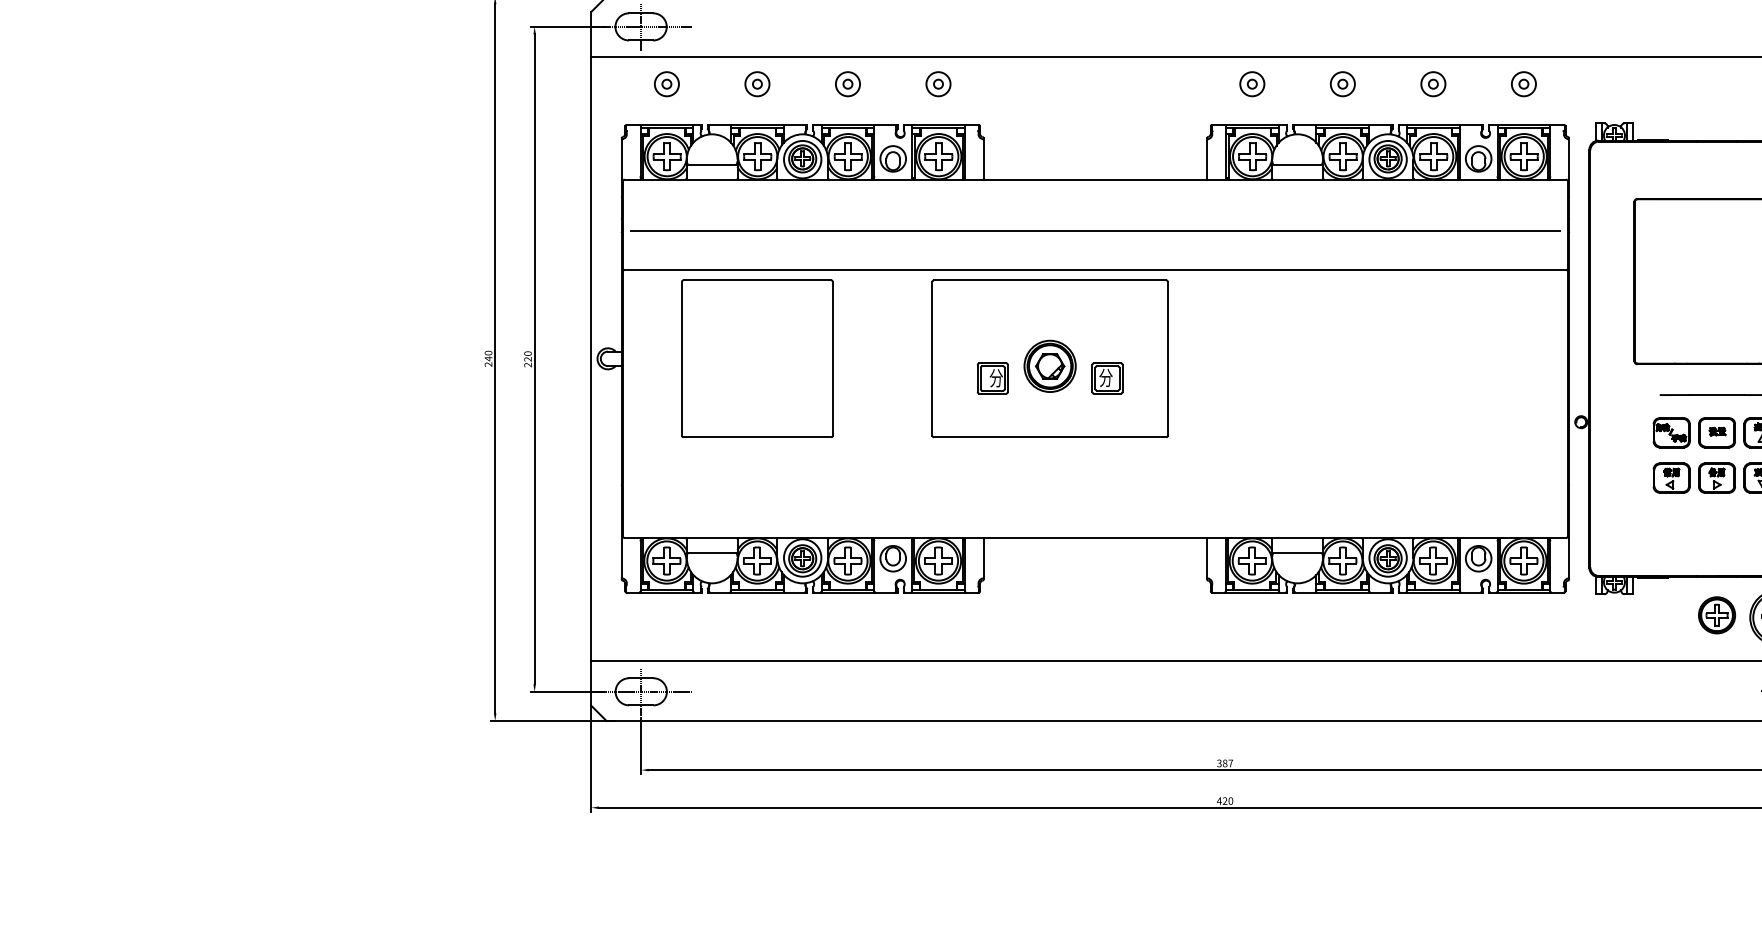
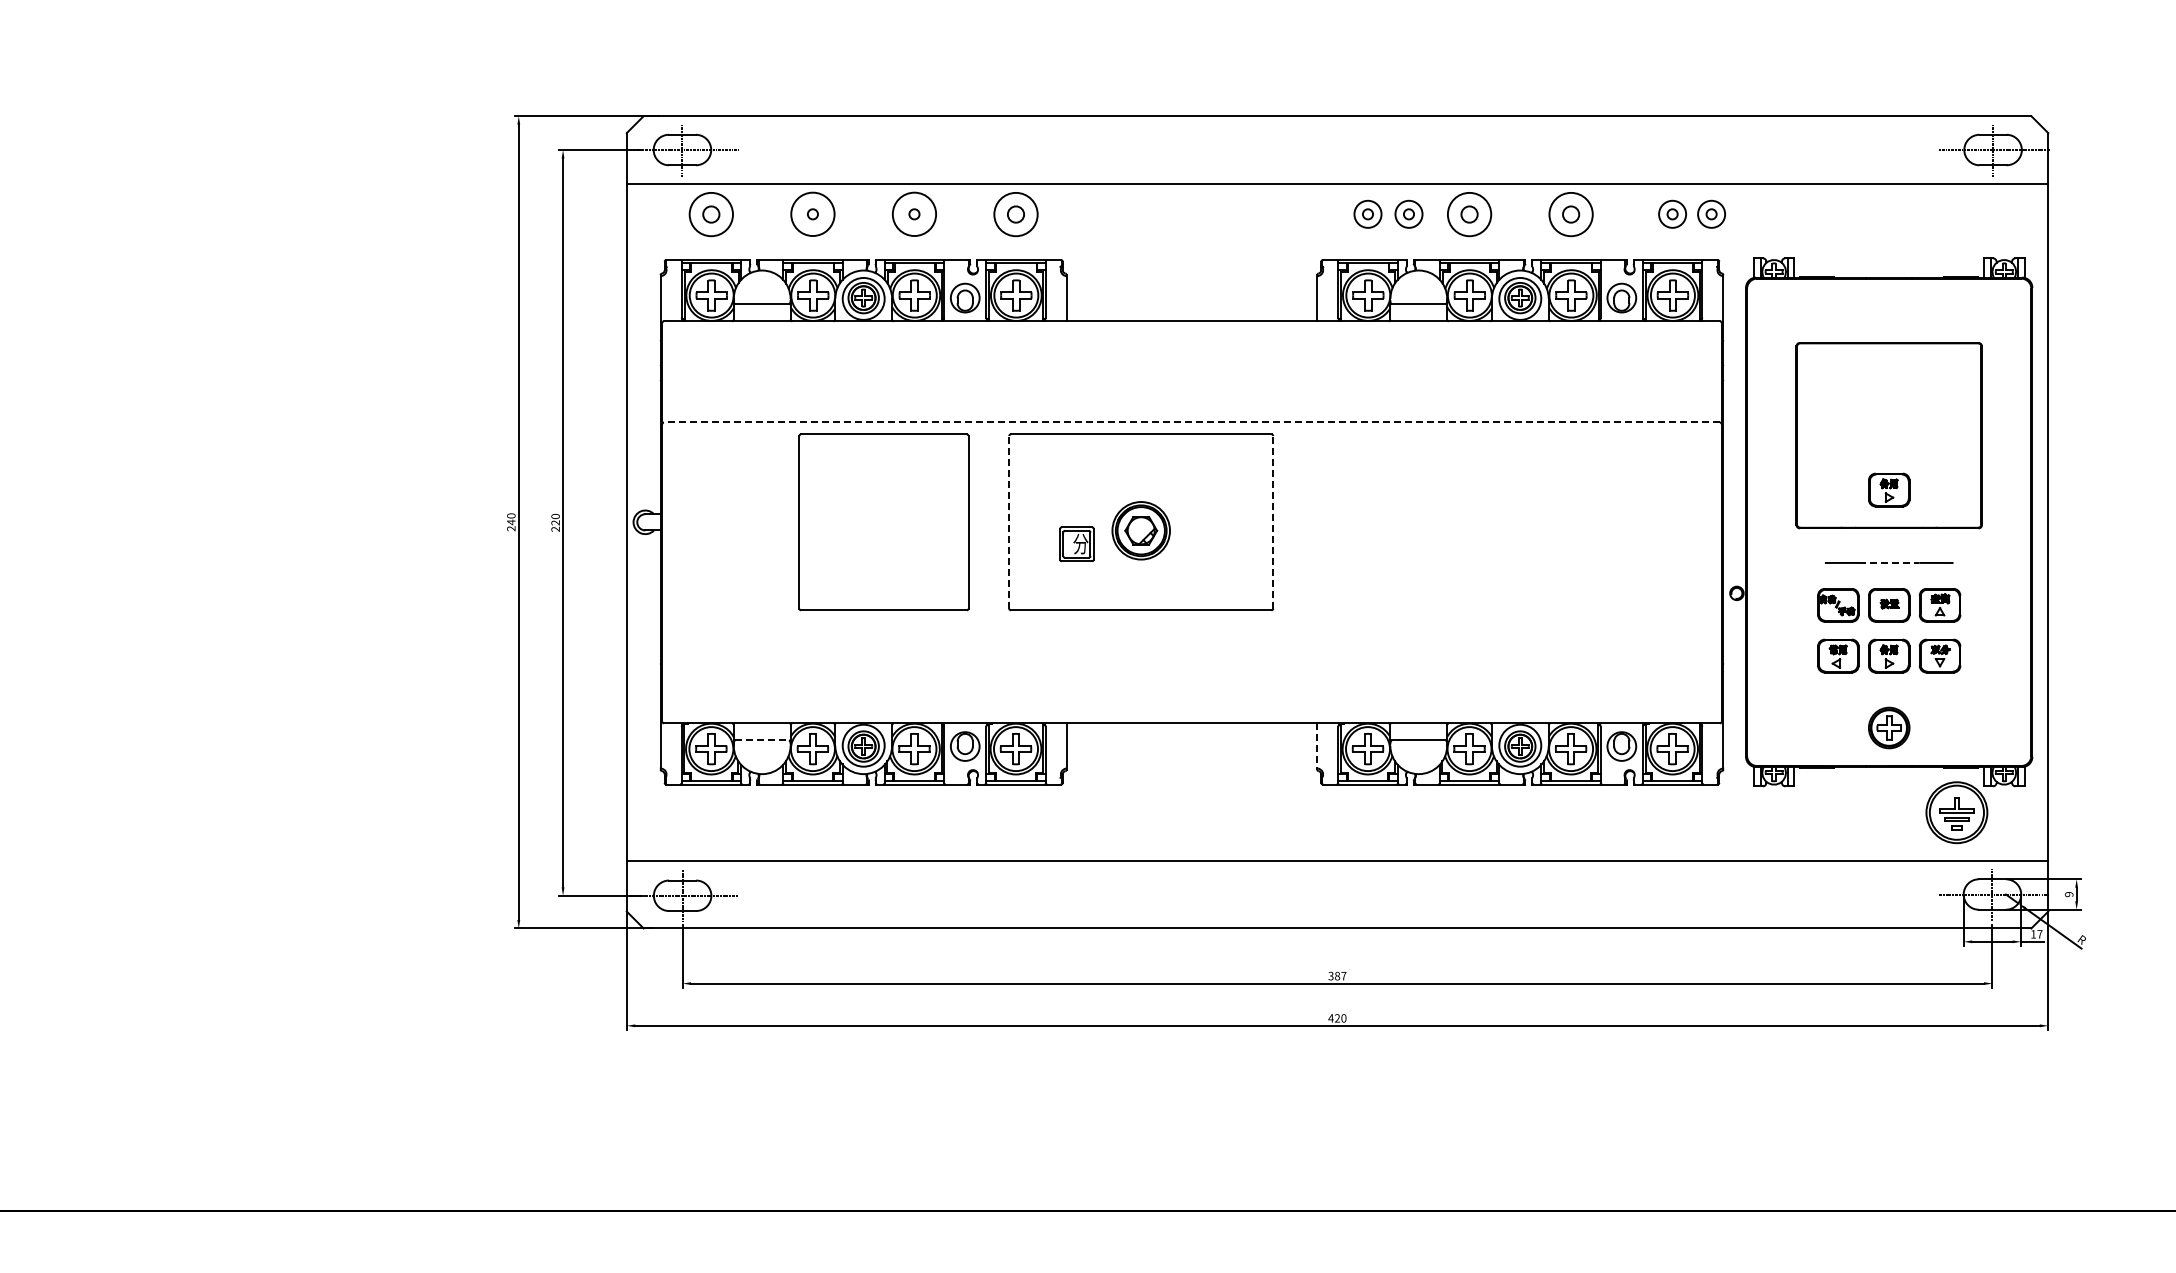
part: (666, 83) -> (711, 213), size x1.6
circle: (757, 83) -> (812, 213), size x1.6
circle: (847, 83) -> (914, 213), size x1.6
part: (938, 83) -> (1015, 213), size x1.6
part: (1288, 83) -> (1408, 213), added
part: (1342, 83) -> (1469, 213), size x1.6
part: (1432, 83) -> (1570, 213), size x1.6
part: (1558, 83) -> (1711, 213), added
line: (1094, 230) -> (1191, 378), removed
line: (1095, 269) -> (1192, 422), solid -> dashed
part: (1717, 329) -> (1889, 489), added
part: (757, 358) -> (883, 522), moved
line: (932, 358) -> (1009, 521), solid -> dashed
line: (1168, 358) -> (1273, 521), solid -> dashed
part: (1107, 378) -> (1205, 544), removed
line: (1717, 394) -> (1889, 562), solid -> dashed
line: (712, 553) -> (762, 740), solid -> dashed
line: (1207, 558) -> (1317, 746), solid -> dashed
part: (1717, 614) -> (1889, 727), moved

